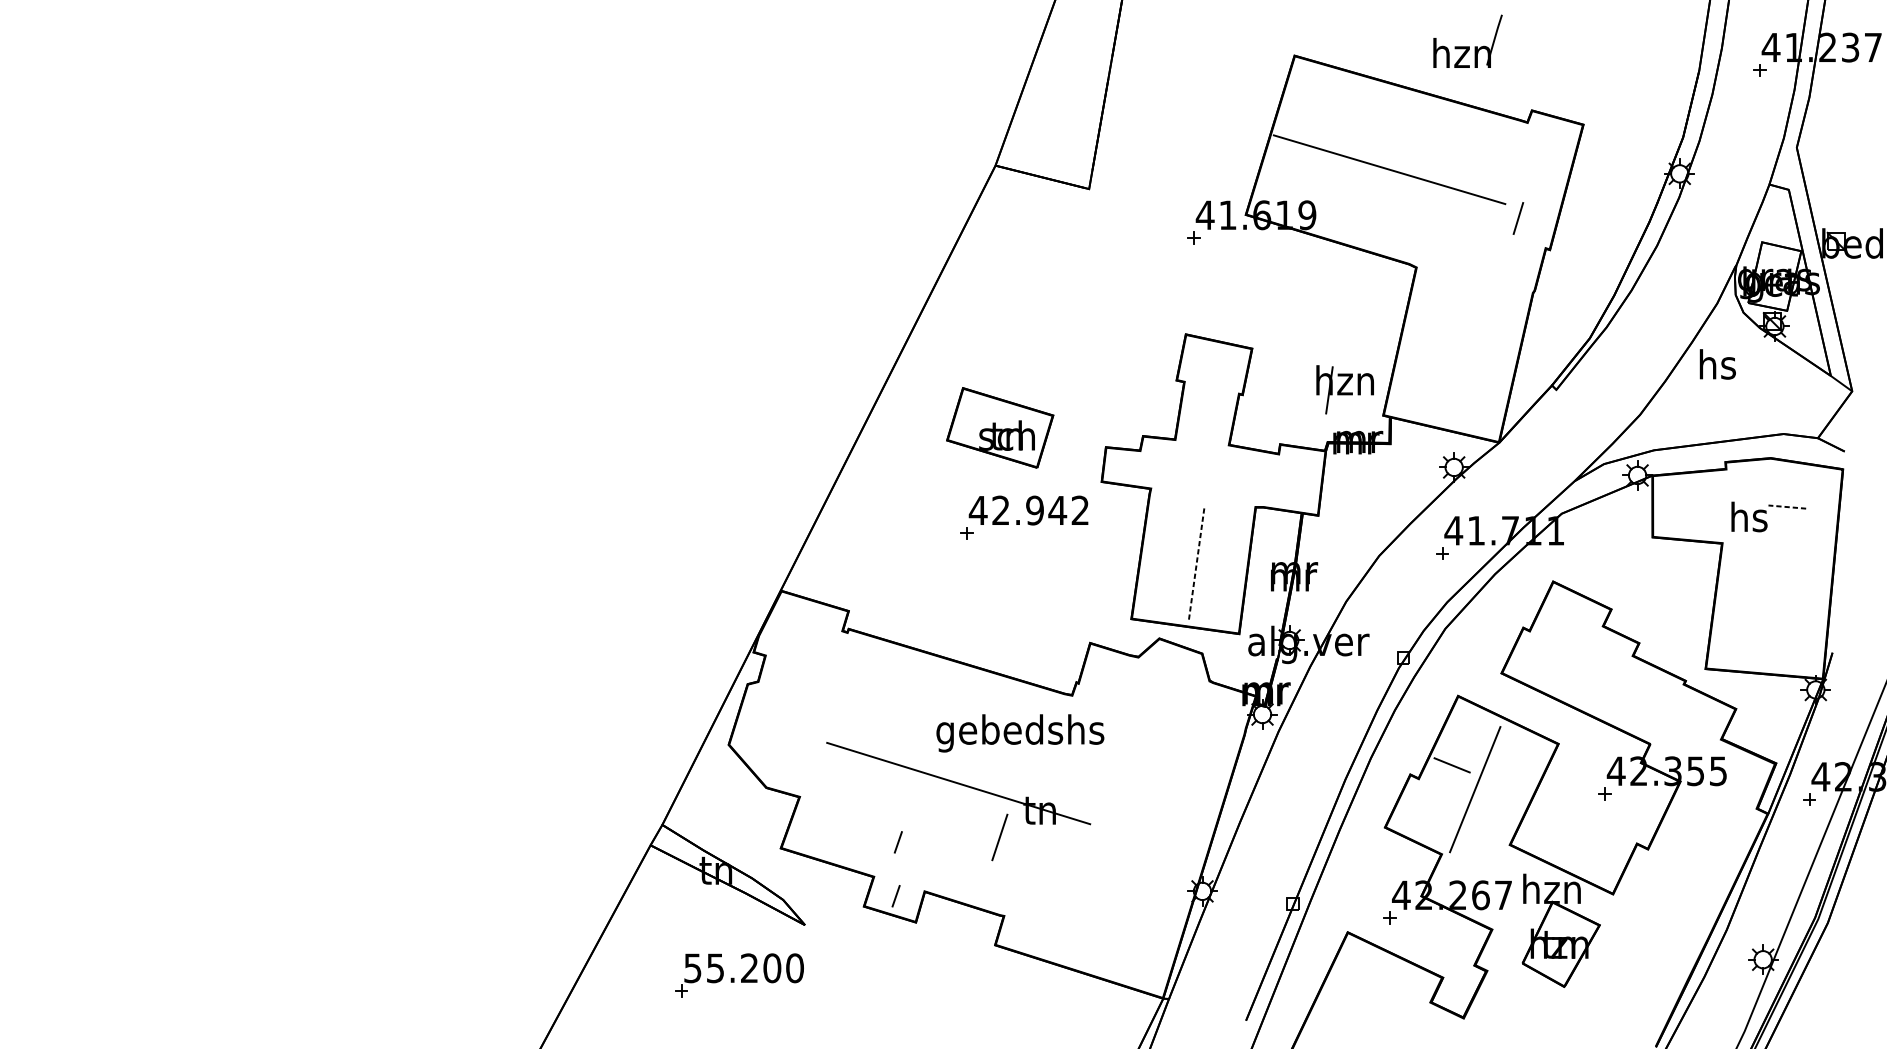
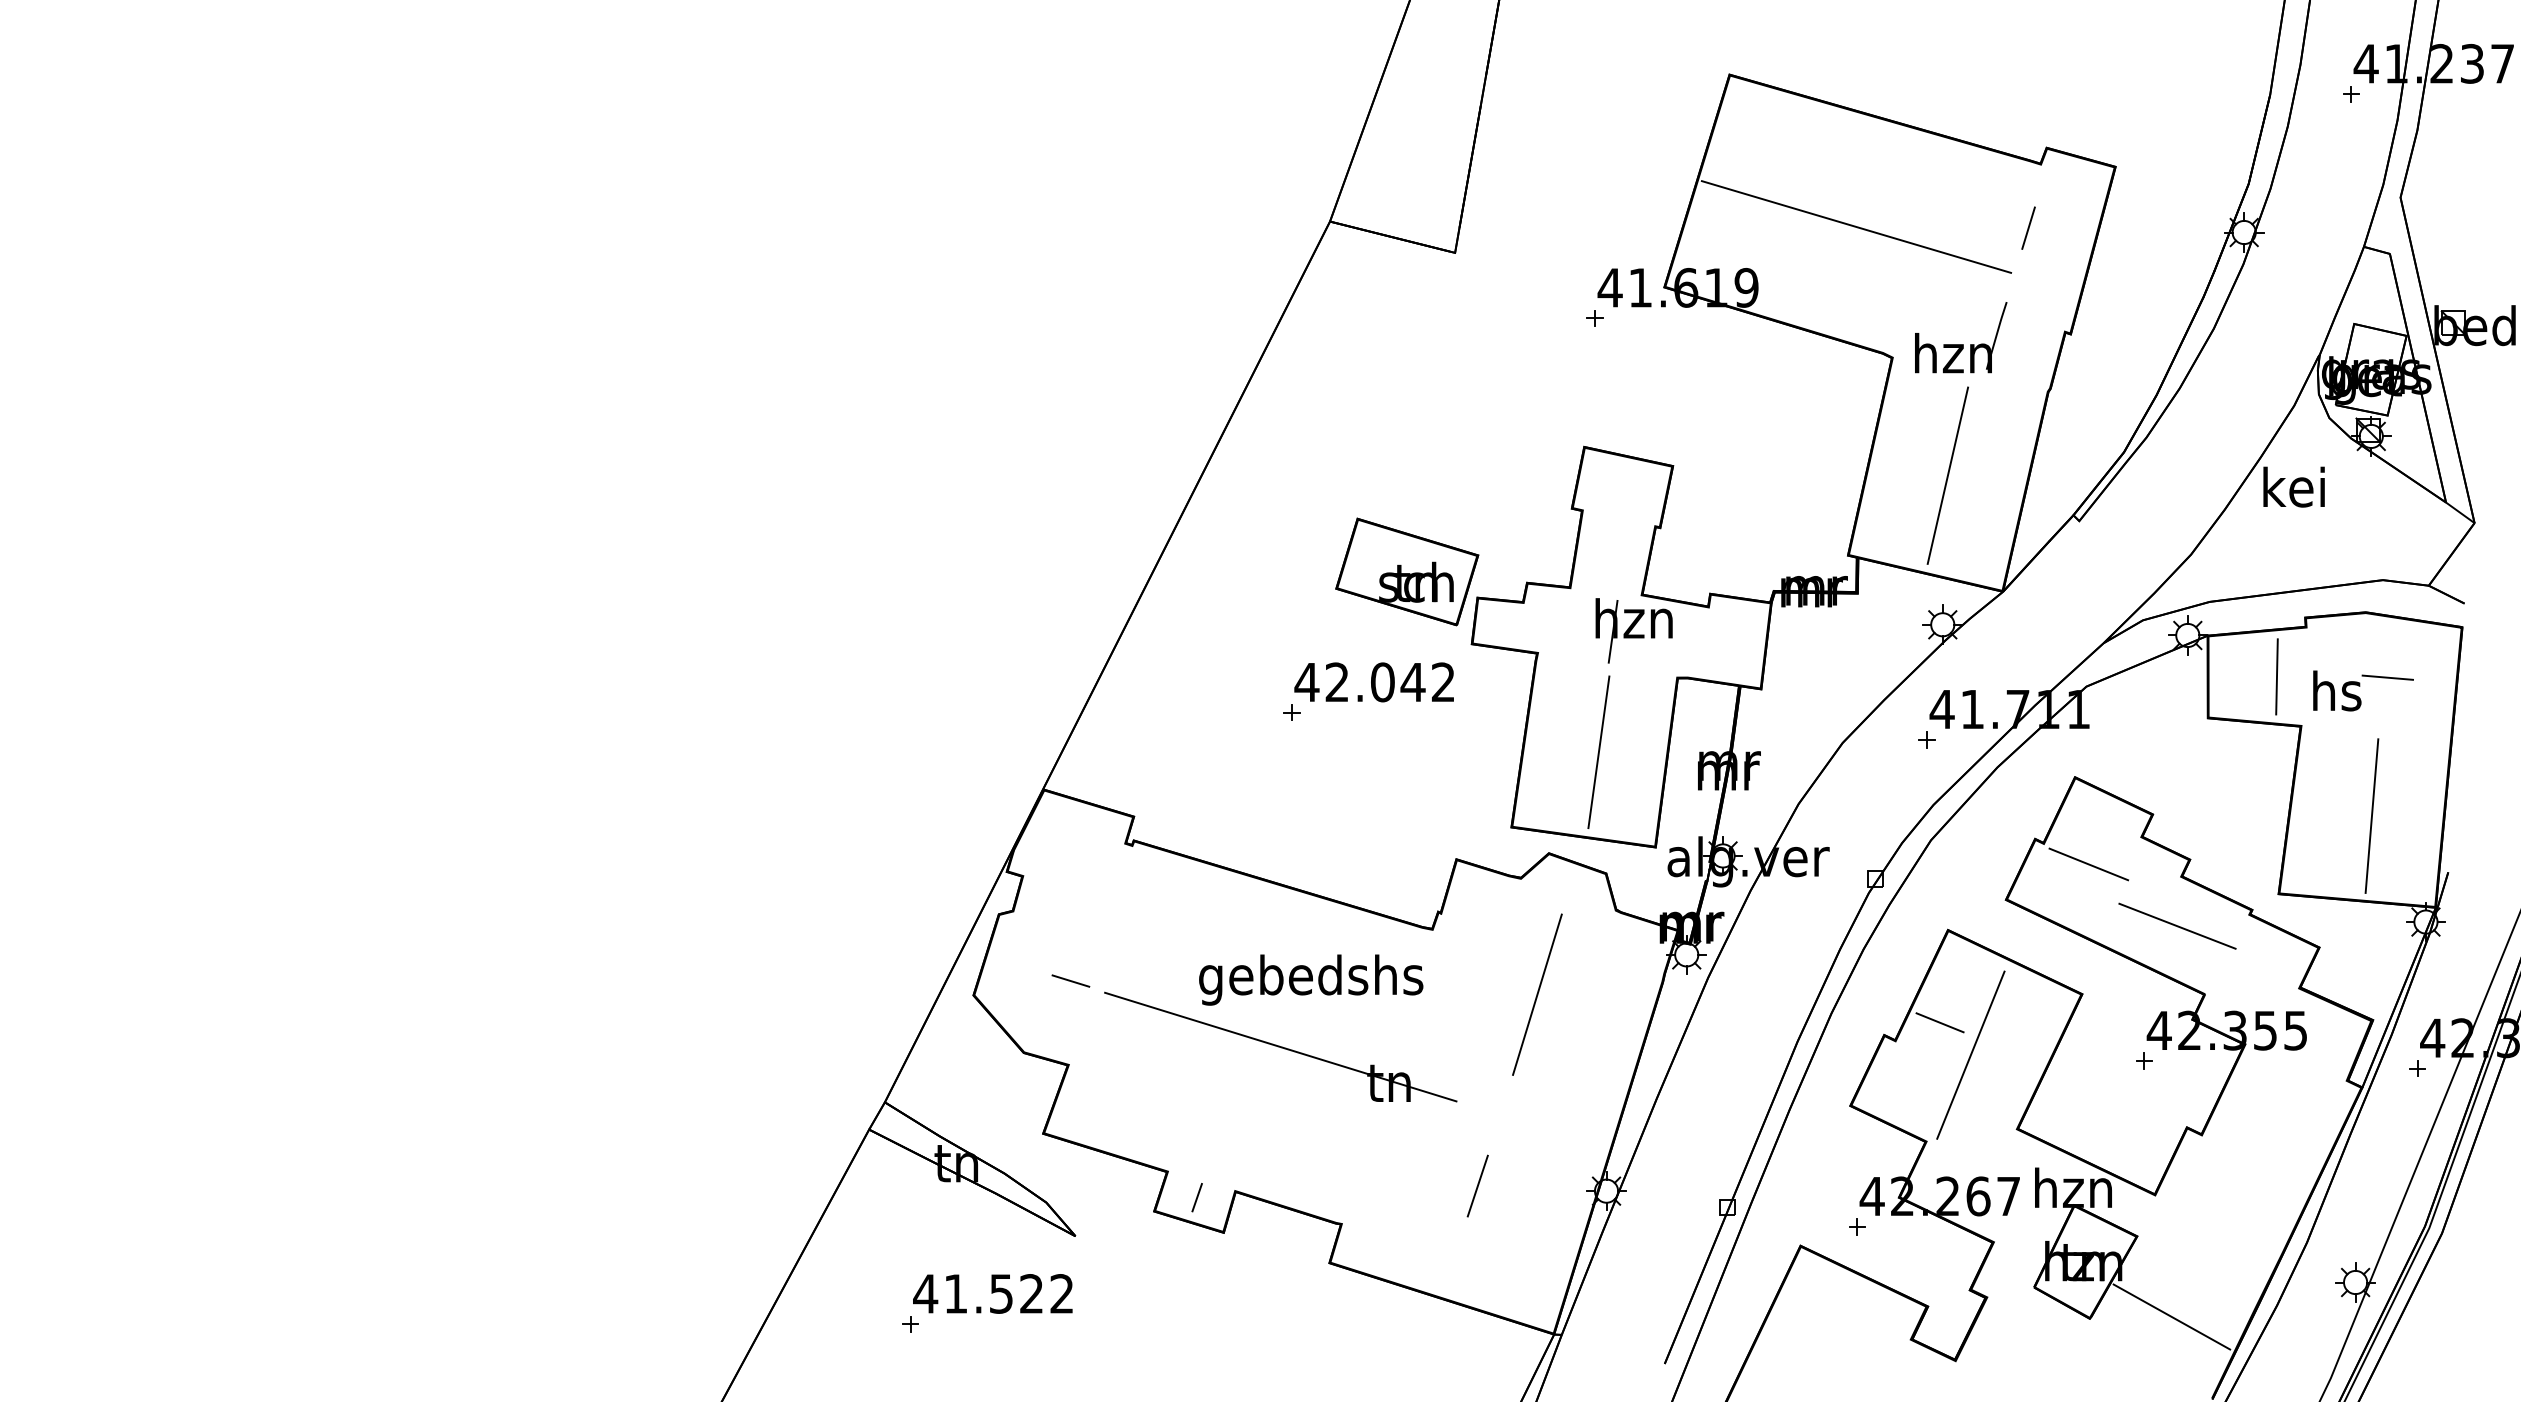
part: (1468, 46) -> (1961, 344), moved
line: (1518, 217) -> (2028, 227), moved
line: (1457, 355) -> (1947, 475), added
text: (1716, 363) -> (2293, 486), hs -> kei
part: (1344, 389) -> (1633, 630), moved
part: (1000, 427) -> (1407, 571), moved
line: (1703, 506) -> (2276, 676), added
line: (1787, 506) -> (2387, 677), dashed -> solid
text: (1034, 510) -> (1382, 682), 42.942 -> 42.042
line: (1196, 563) -> (1598, 752), dashed -> solid
line: (1775, 610) -> (2371, 815), added
line: (1563, 646) -> (2088, 864), added
line: (1629, 692) -> (2177, 925), added
text: (1020, 732) -> (1311, 979), moved
line: (801, 733) -> (1070, 980), added
line: (1150, 744) -> (1537, 994), added
line: (999, 836) -> (1477, 1185), moved
line: (897, 842) -> (1199, 1125), removed
text: (743, 967) -> (993, 1293), 55.200 -> 41.522
line: (1625, 985) -> (2171, 1316), added

